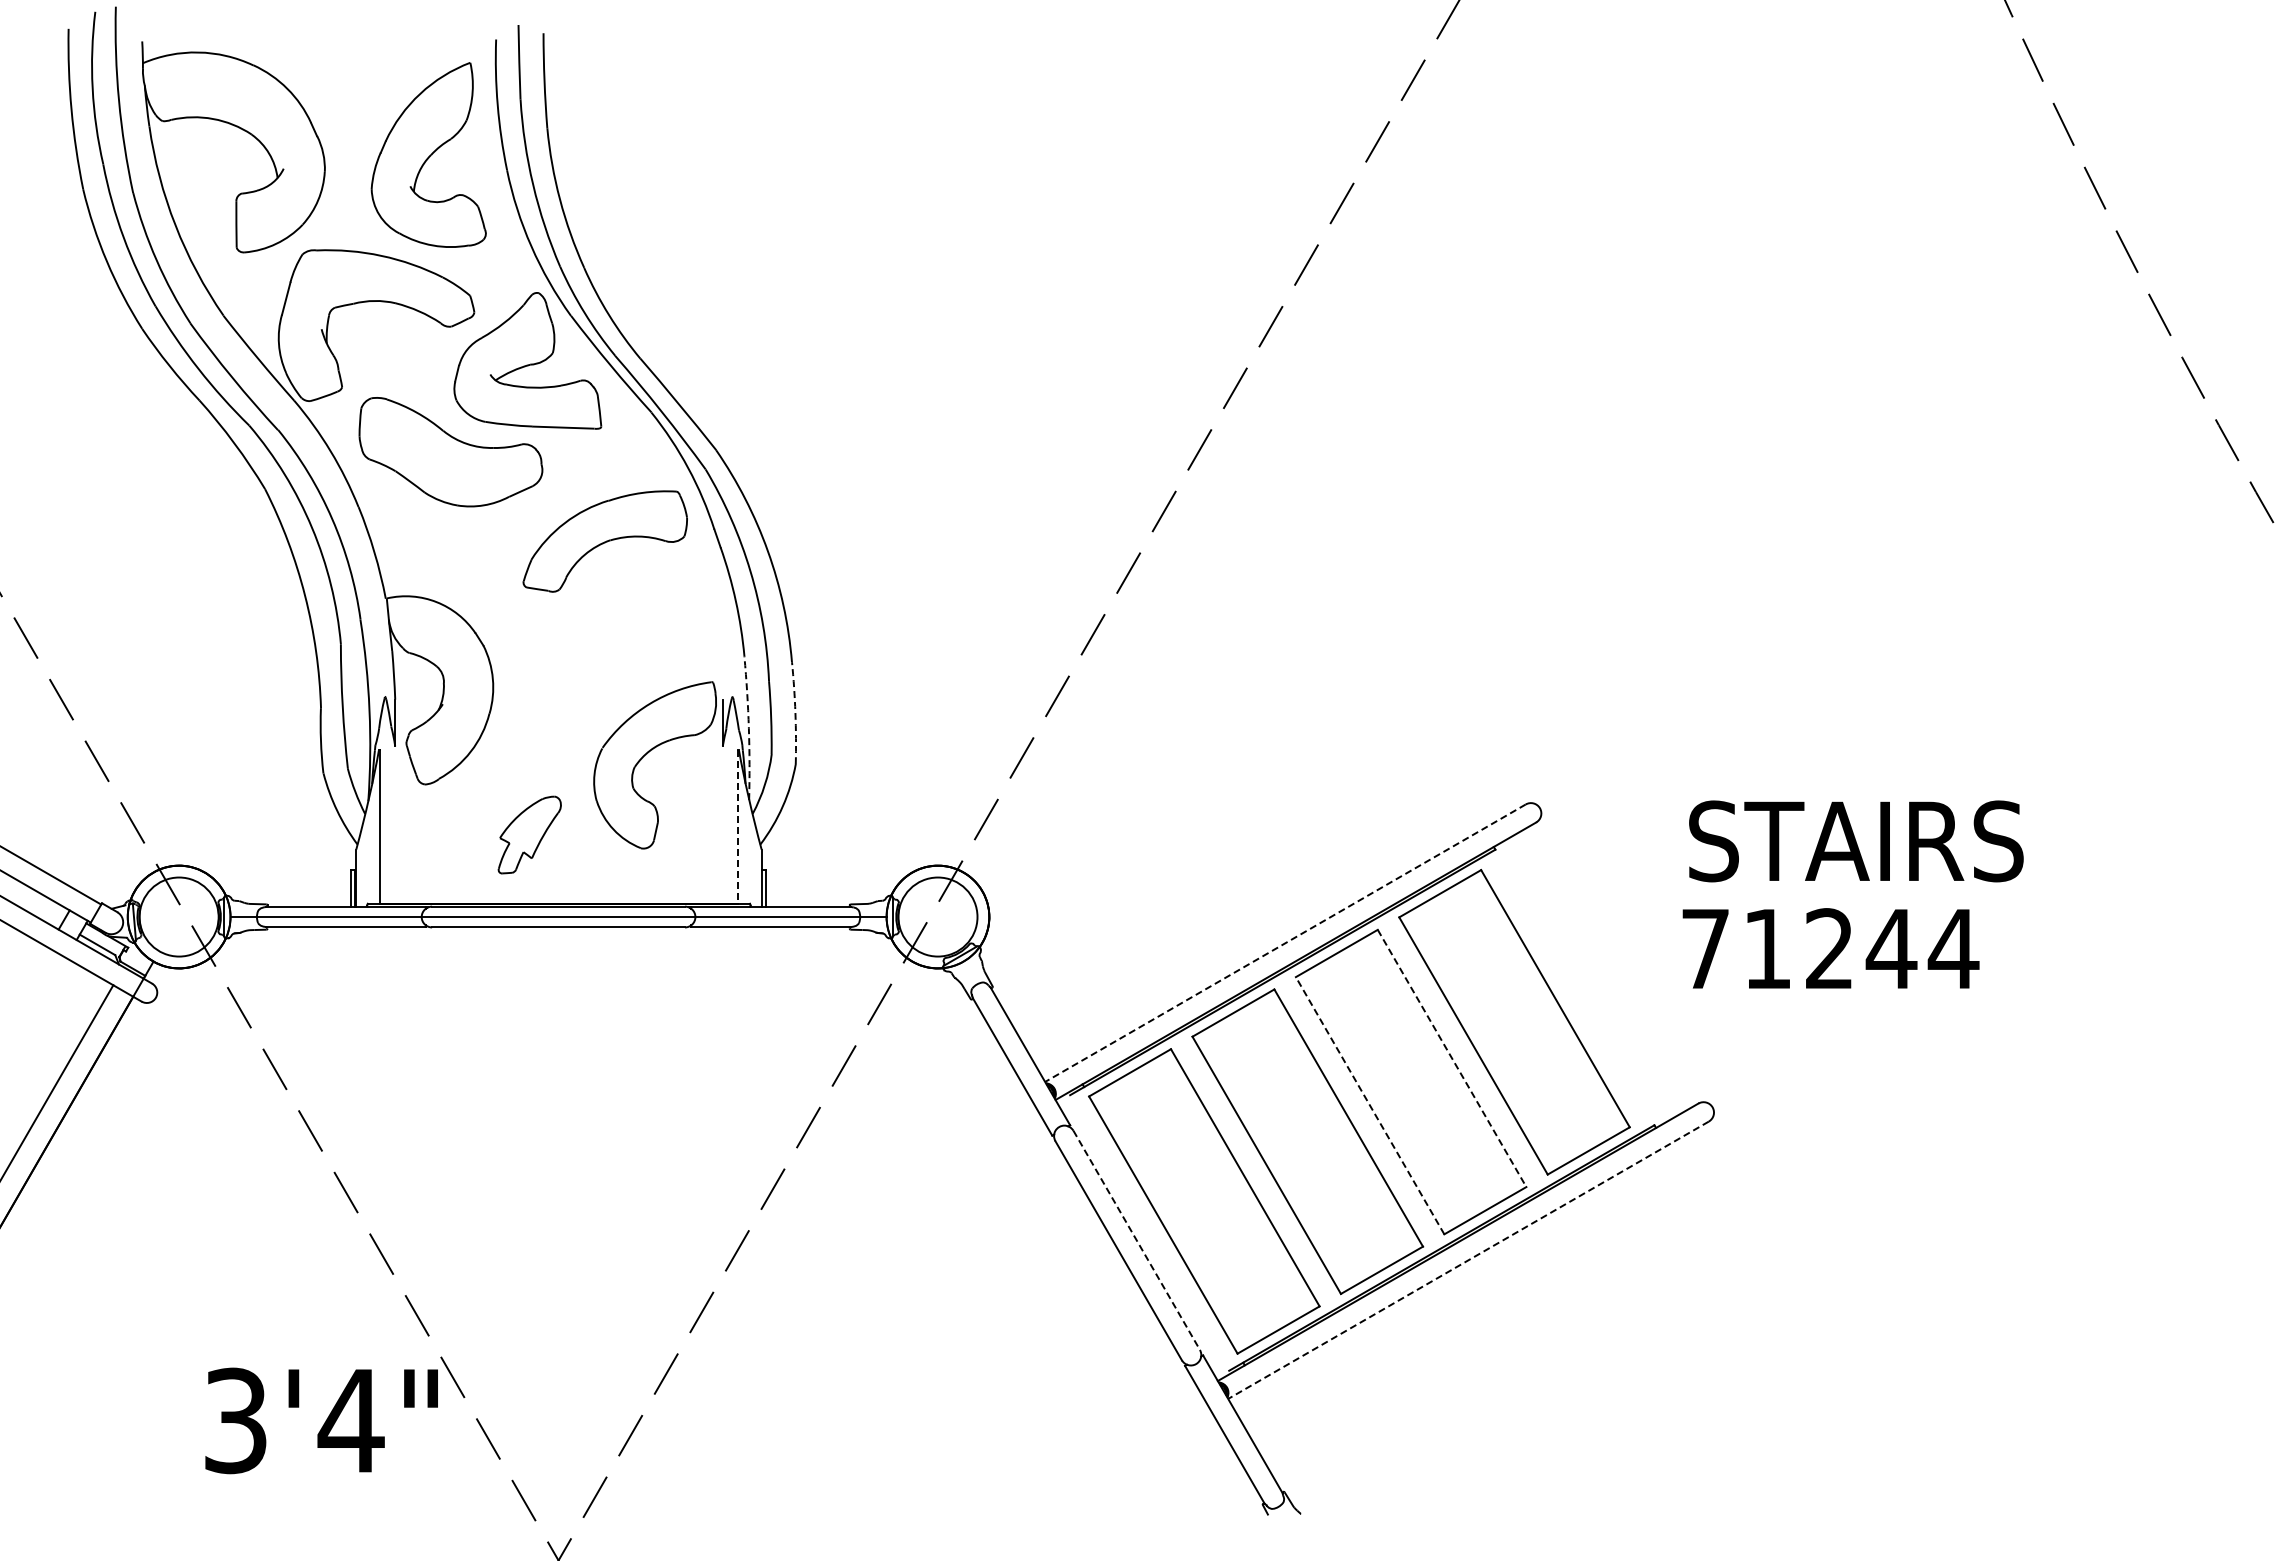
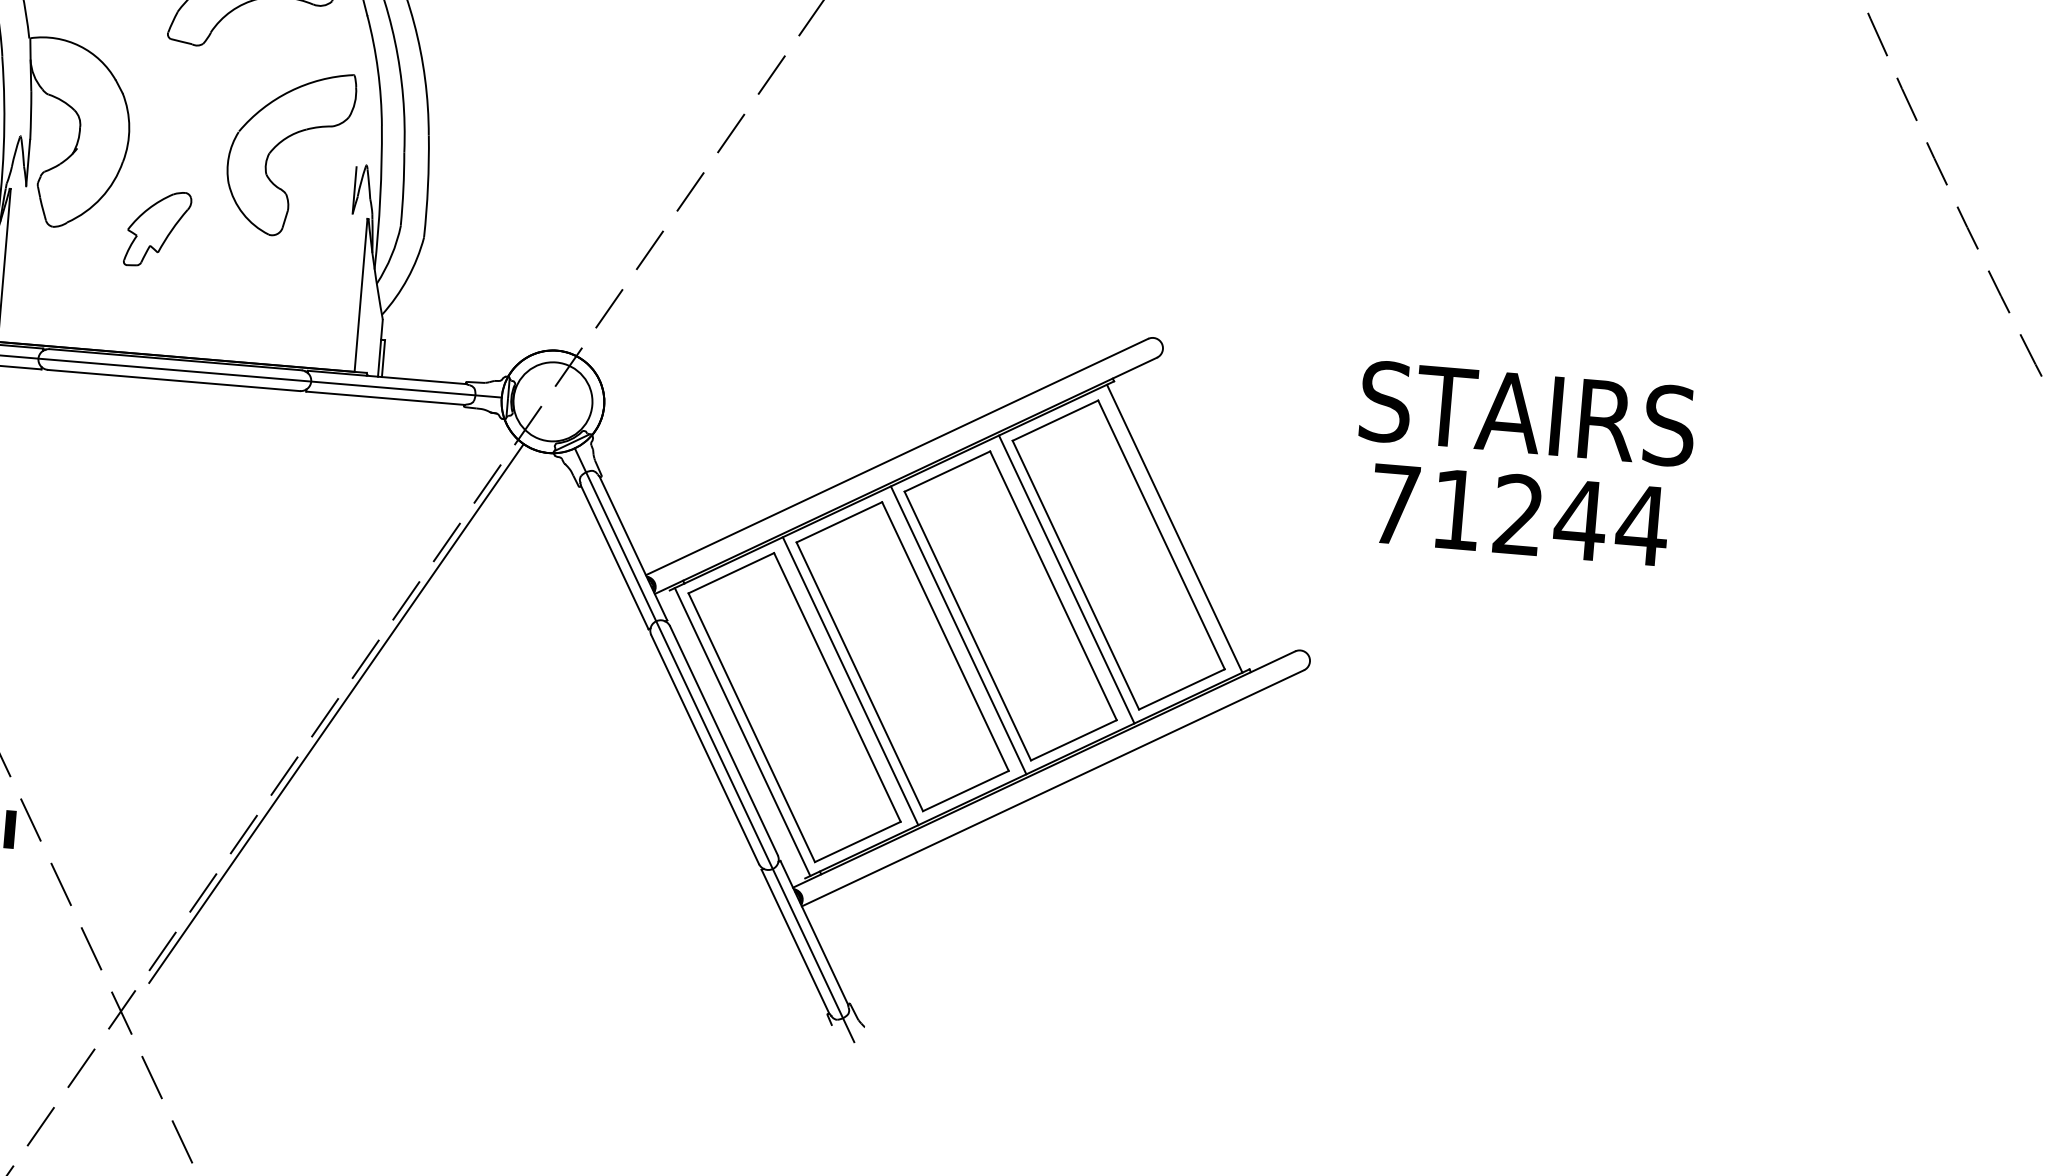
arc: (795, 713) -> (427, 187), dashed -> solid
arc: (748, 728) -> (379, 198), dashed -> solid
part: (647, 754) -> (283, 141), moved
line: (737, 827) -> (360, 295), dashed -> solid
part: (529, 834) -> (157, 228), moved
text: (1856, 841) -> (1527, 413), moved
line: (1285, 943) -> (897, 457), dashed -> solid
text: (1830, 948) -> (1519, 514), moved
line: (1567, 991) -> (1174, 528), added
line: (1464, 1050) -> (1066, 578), added
line: (1452, 1058) -> (1053, 585), dashed -> solid
line: (1369, 1105) -> (967, 625), dashed -> solid
line: (1360, 1110) -> (957, 630), added
line: (1257, 1170) -> (850, 681), added
line: (1154, 1229) -> (742, 731), added
line: (1136, 1240) -> (723, 740), dashed -> solid
line: (748, 1245) -> (336, 713), added
line: (1127, 1245) -> (714, 745), added
line: (1468, 1260) -> (1052, 788), dashed -> solid

